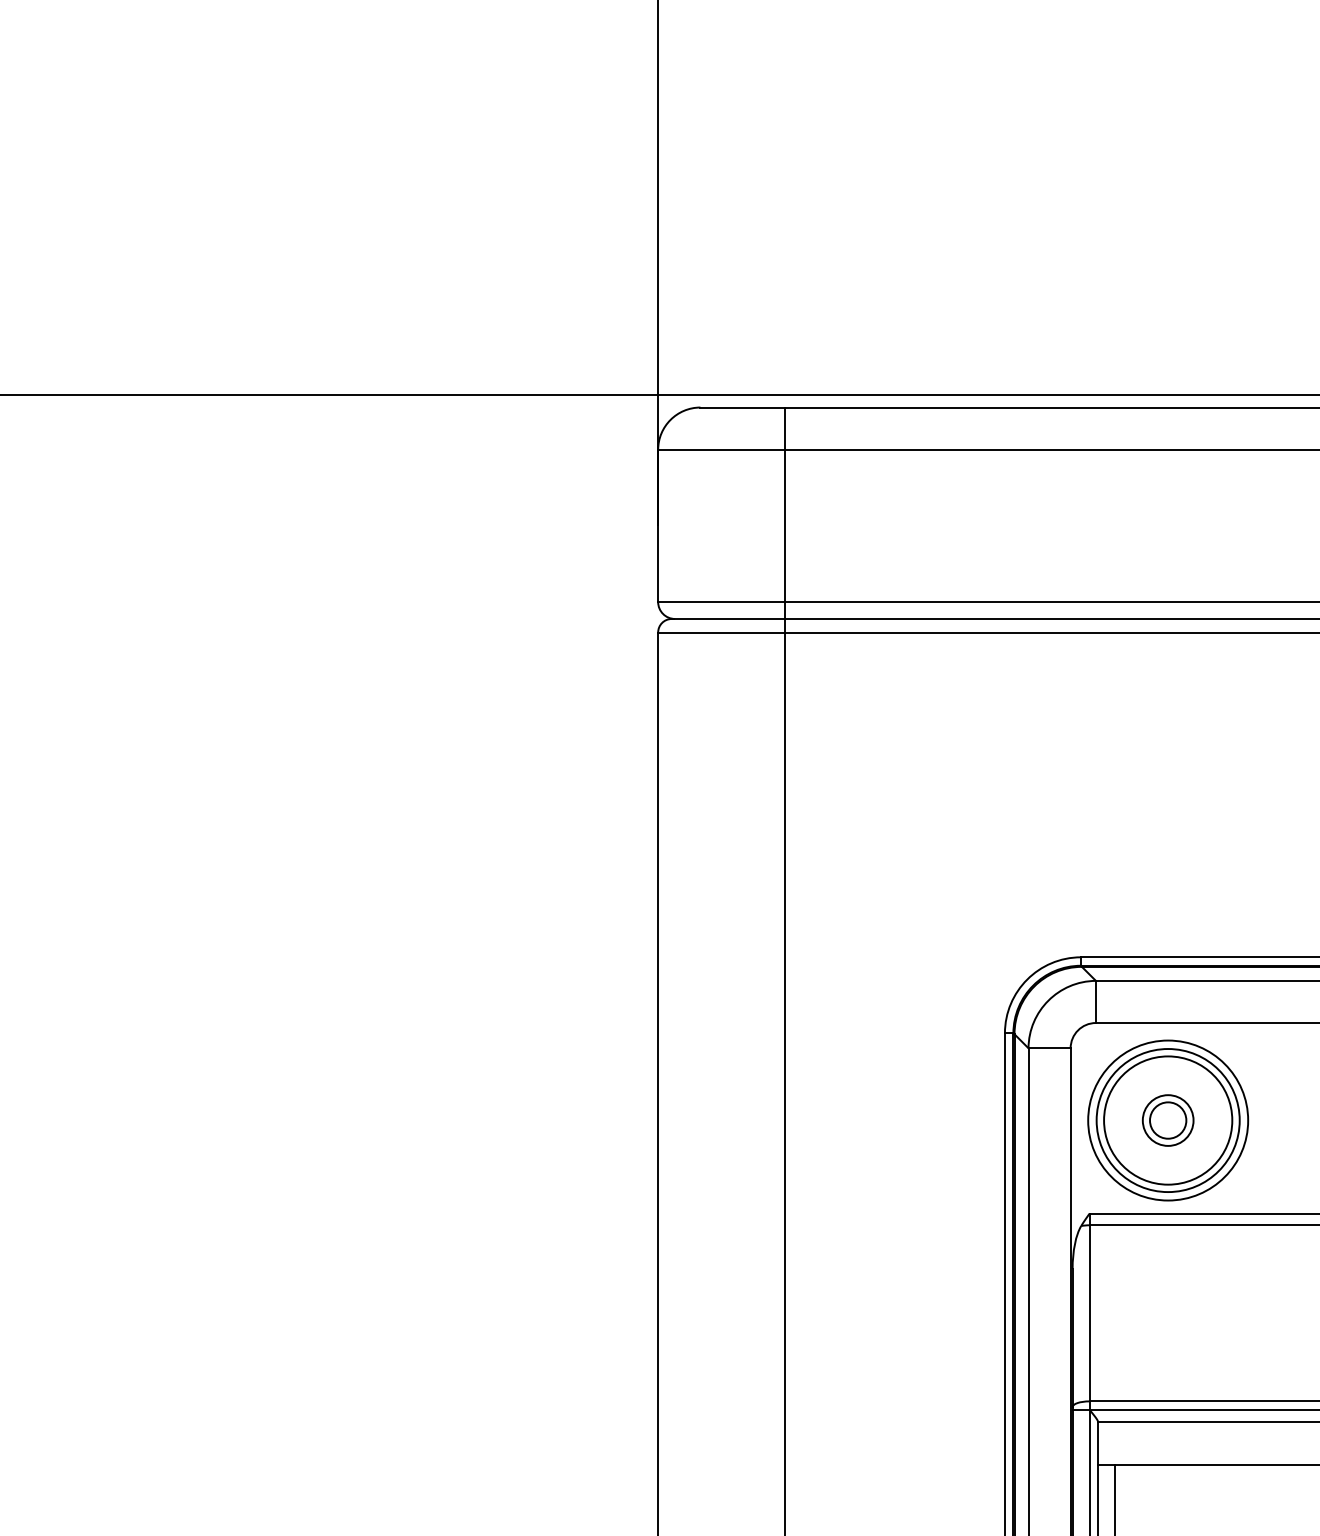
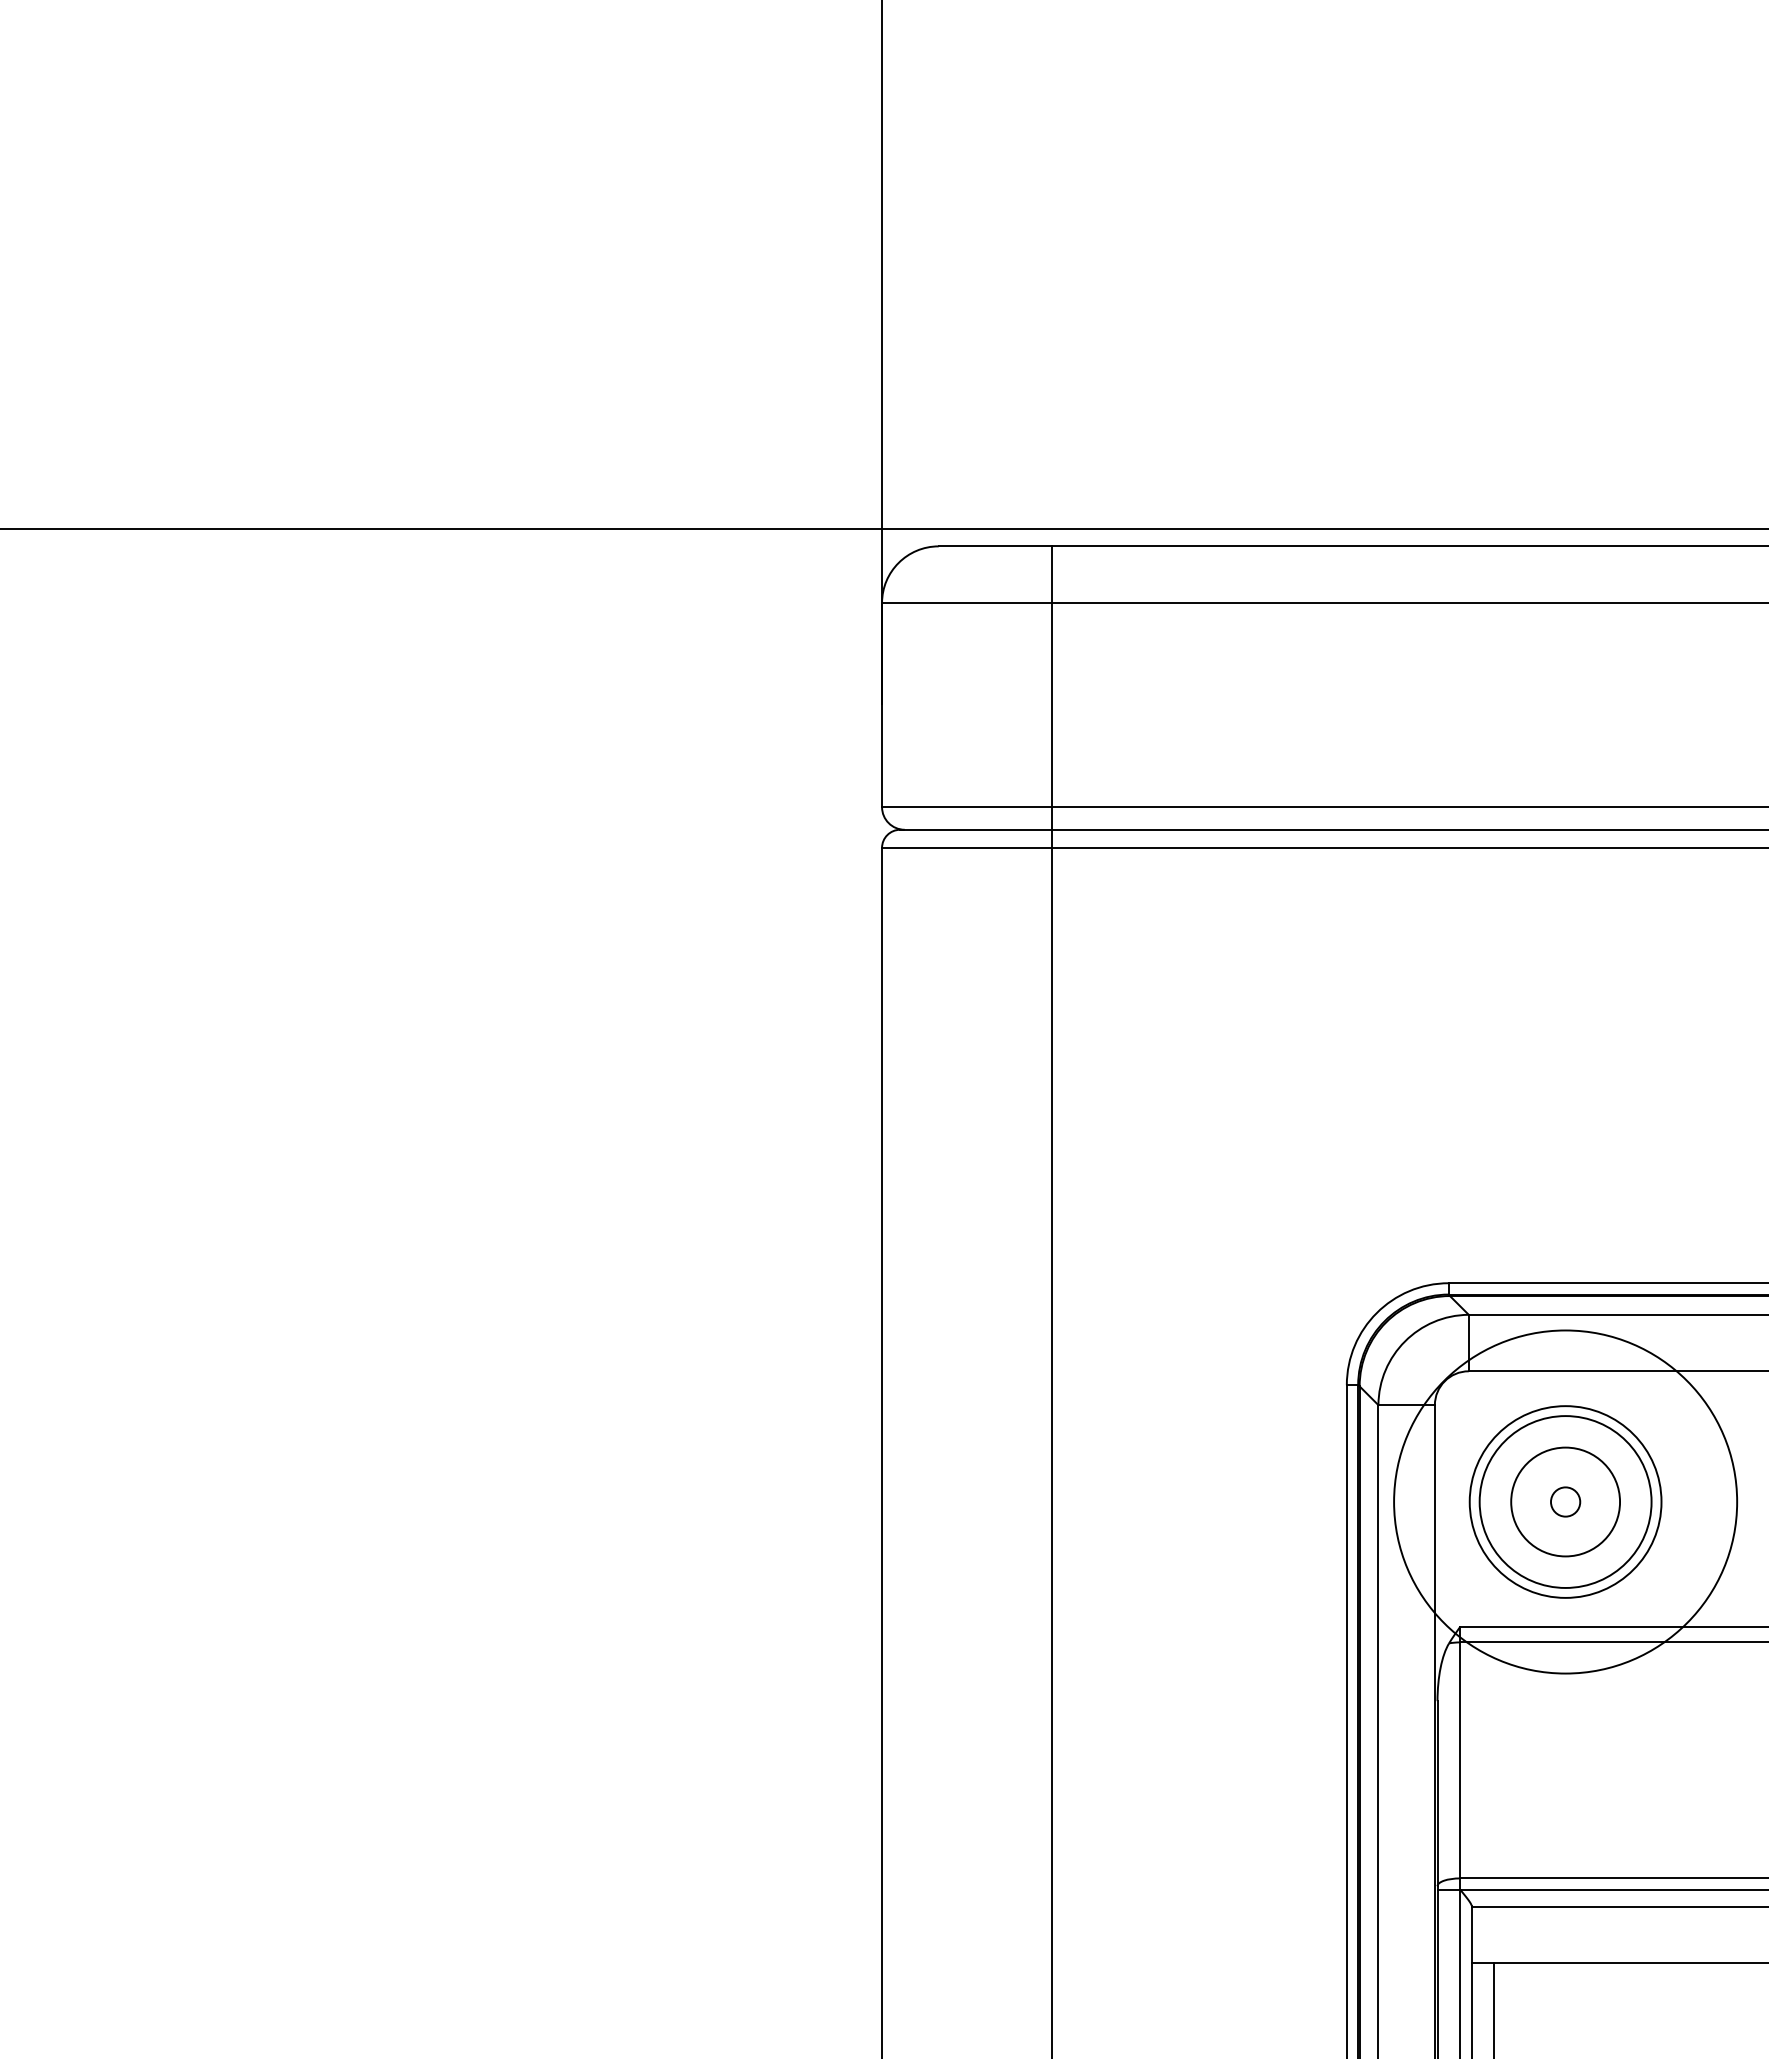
circle: (1168, 1120) -> (1565, 1501), size x0.6
circle: (1168, 1120) -> (1565, 1501), size x1.6
circle: (1168, 1120) -> (1565, 1502), size x1.6

